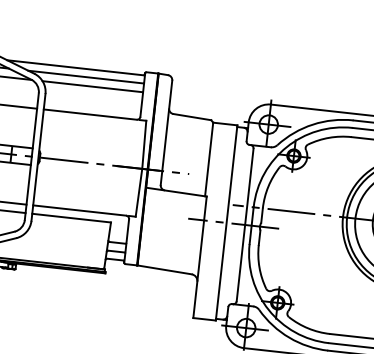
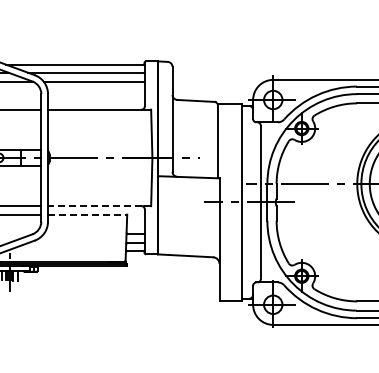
line: (79, 210) -> (94, 206), solid -> dashed
line: (71, 217) -> (87, 214), solid -> dashed

